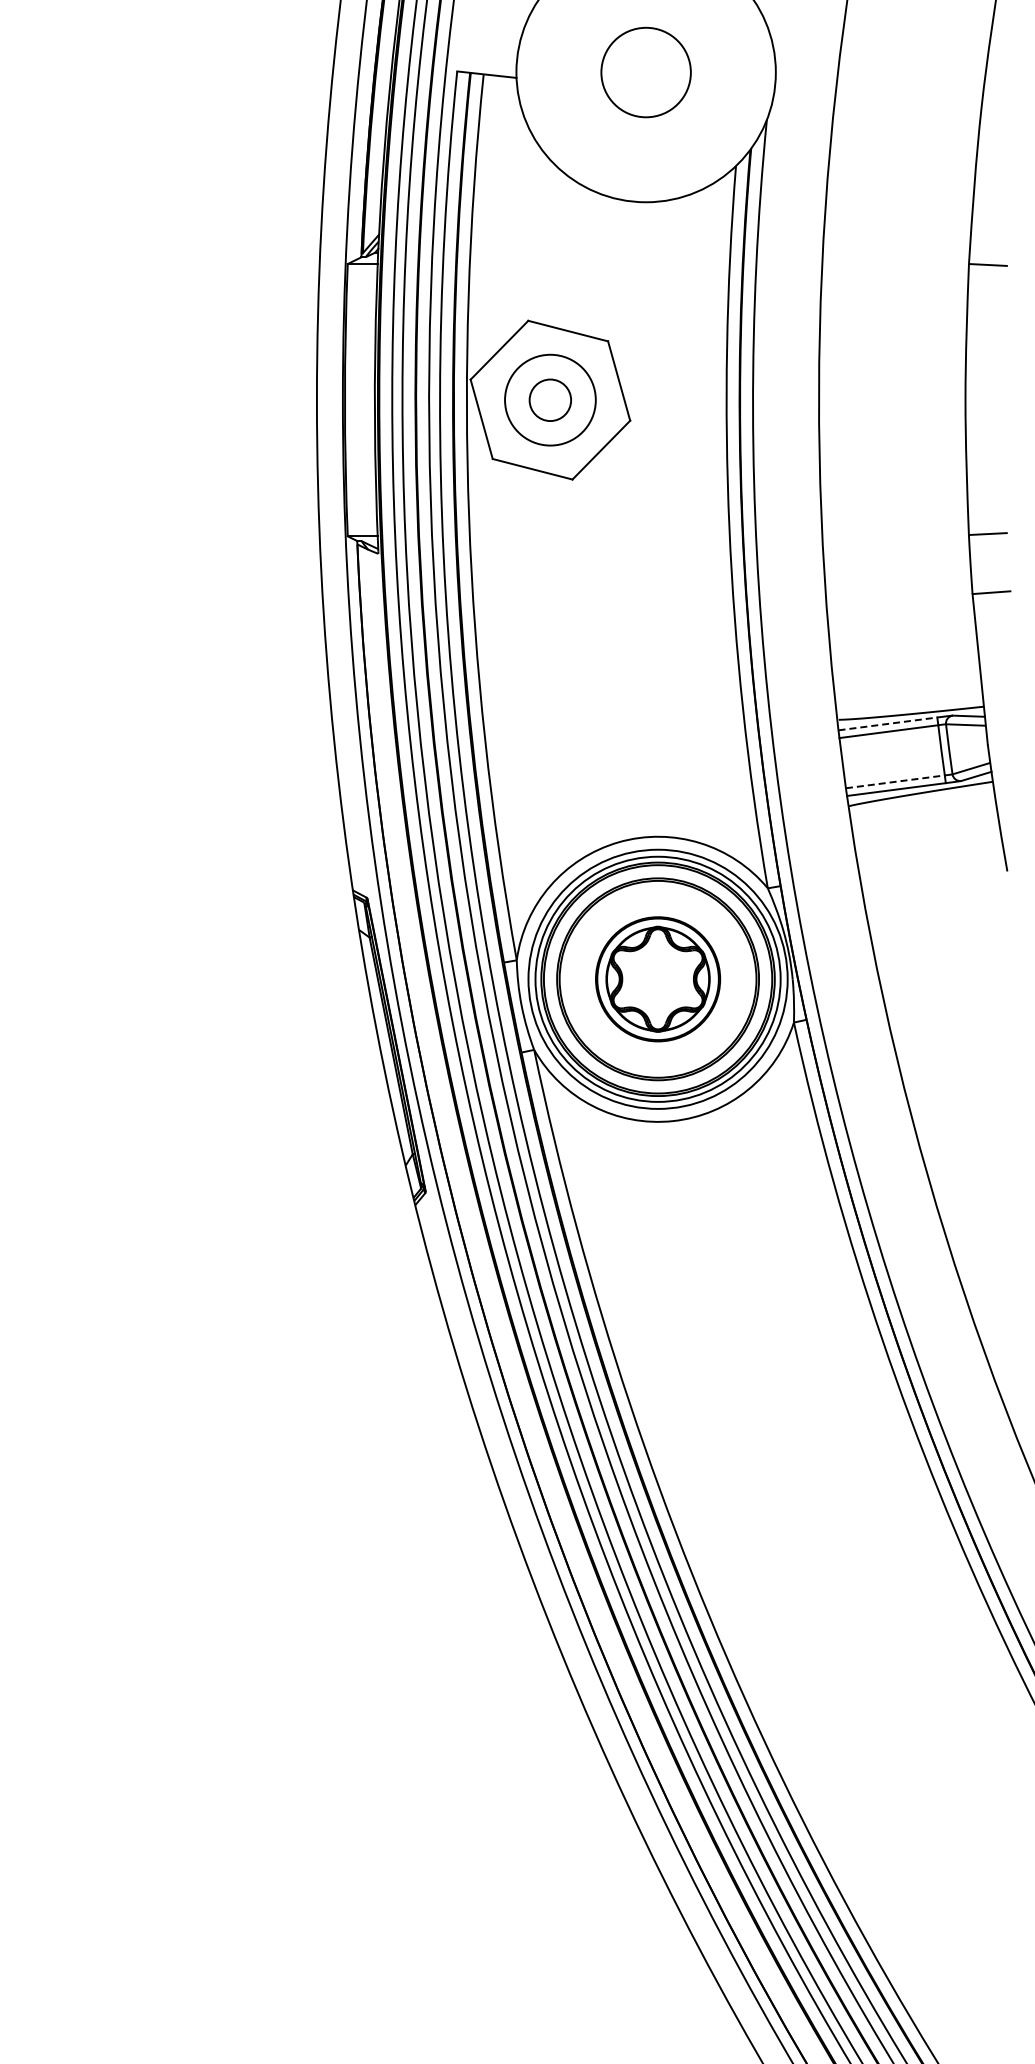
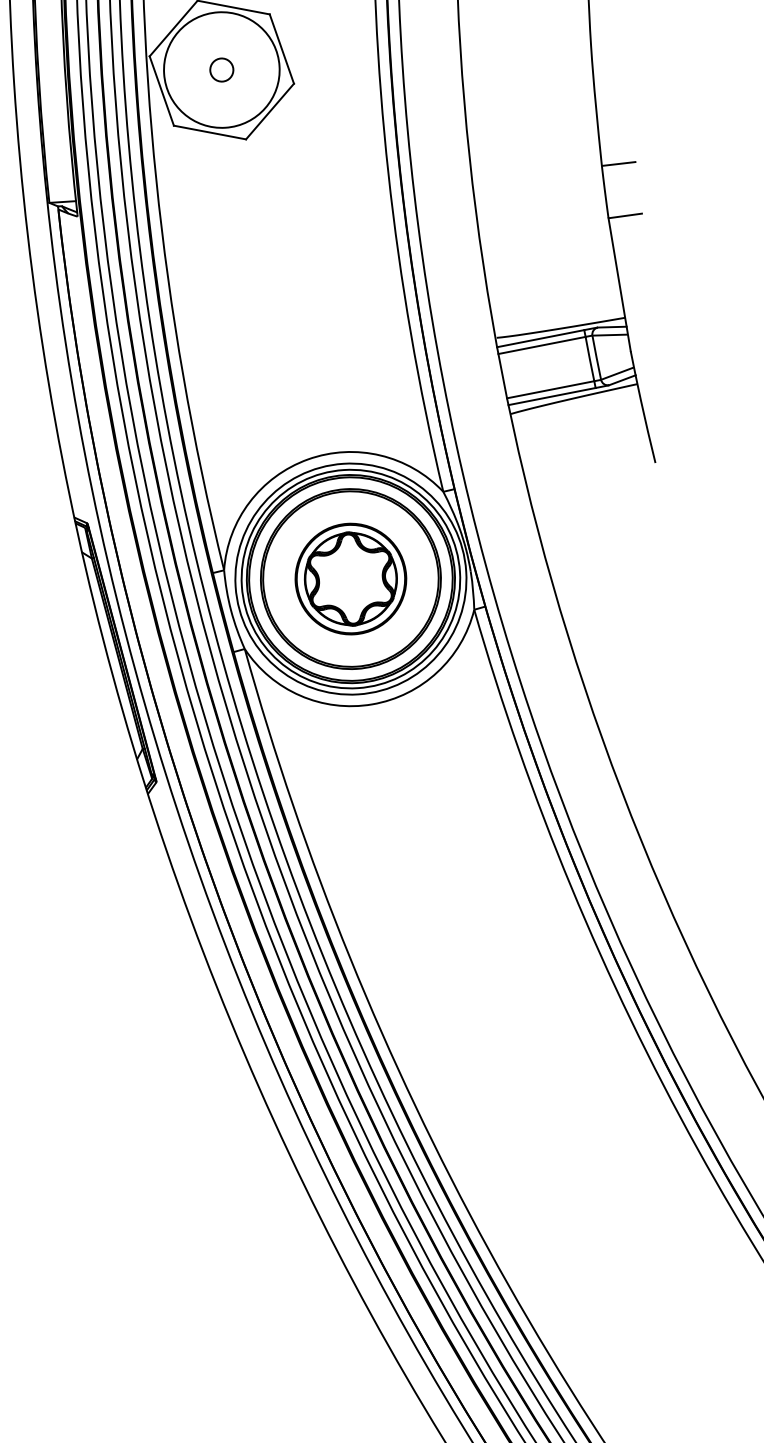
circle: (550, 399) -> (221, 69), size x0.62
circle: (550, 400) -> (221, 70), size x1.43
line: (887, 723) -> (540, 338), dashed -> solid
line: (895, 781) -> (550, 389), dashed -> solid

